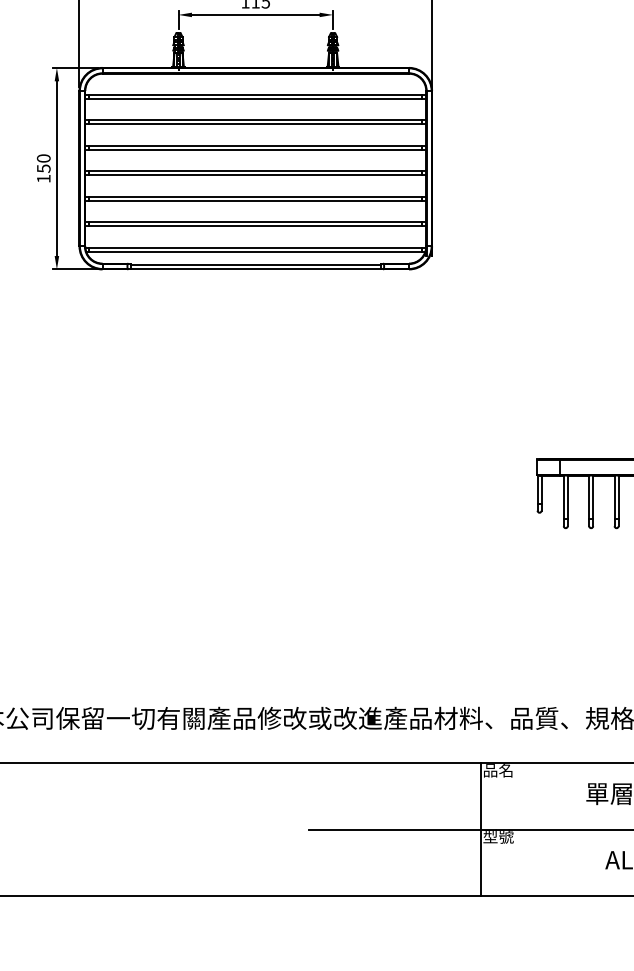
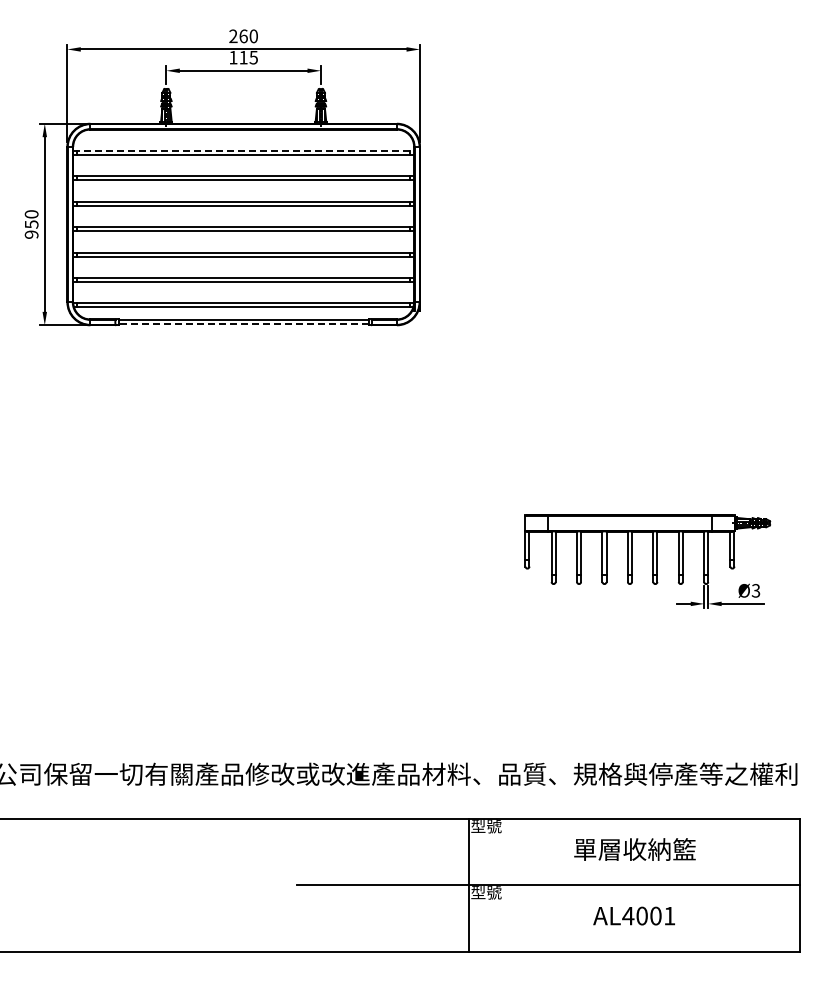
line: (256, 94) -> (244, 150), solid -> dashed
text: (43, 178) -> (31, 234), 150 -> 950
line: (255, 268) -> (243, 324), solid -> dashed
text: (498, 770) -> (486, 826), 品名 -> 型號

